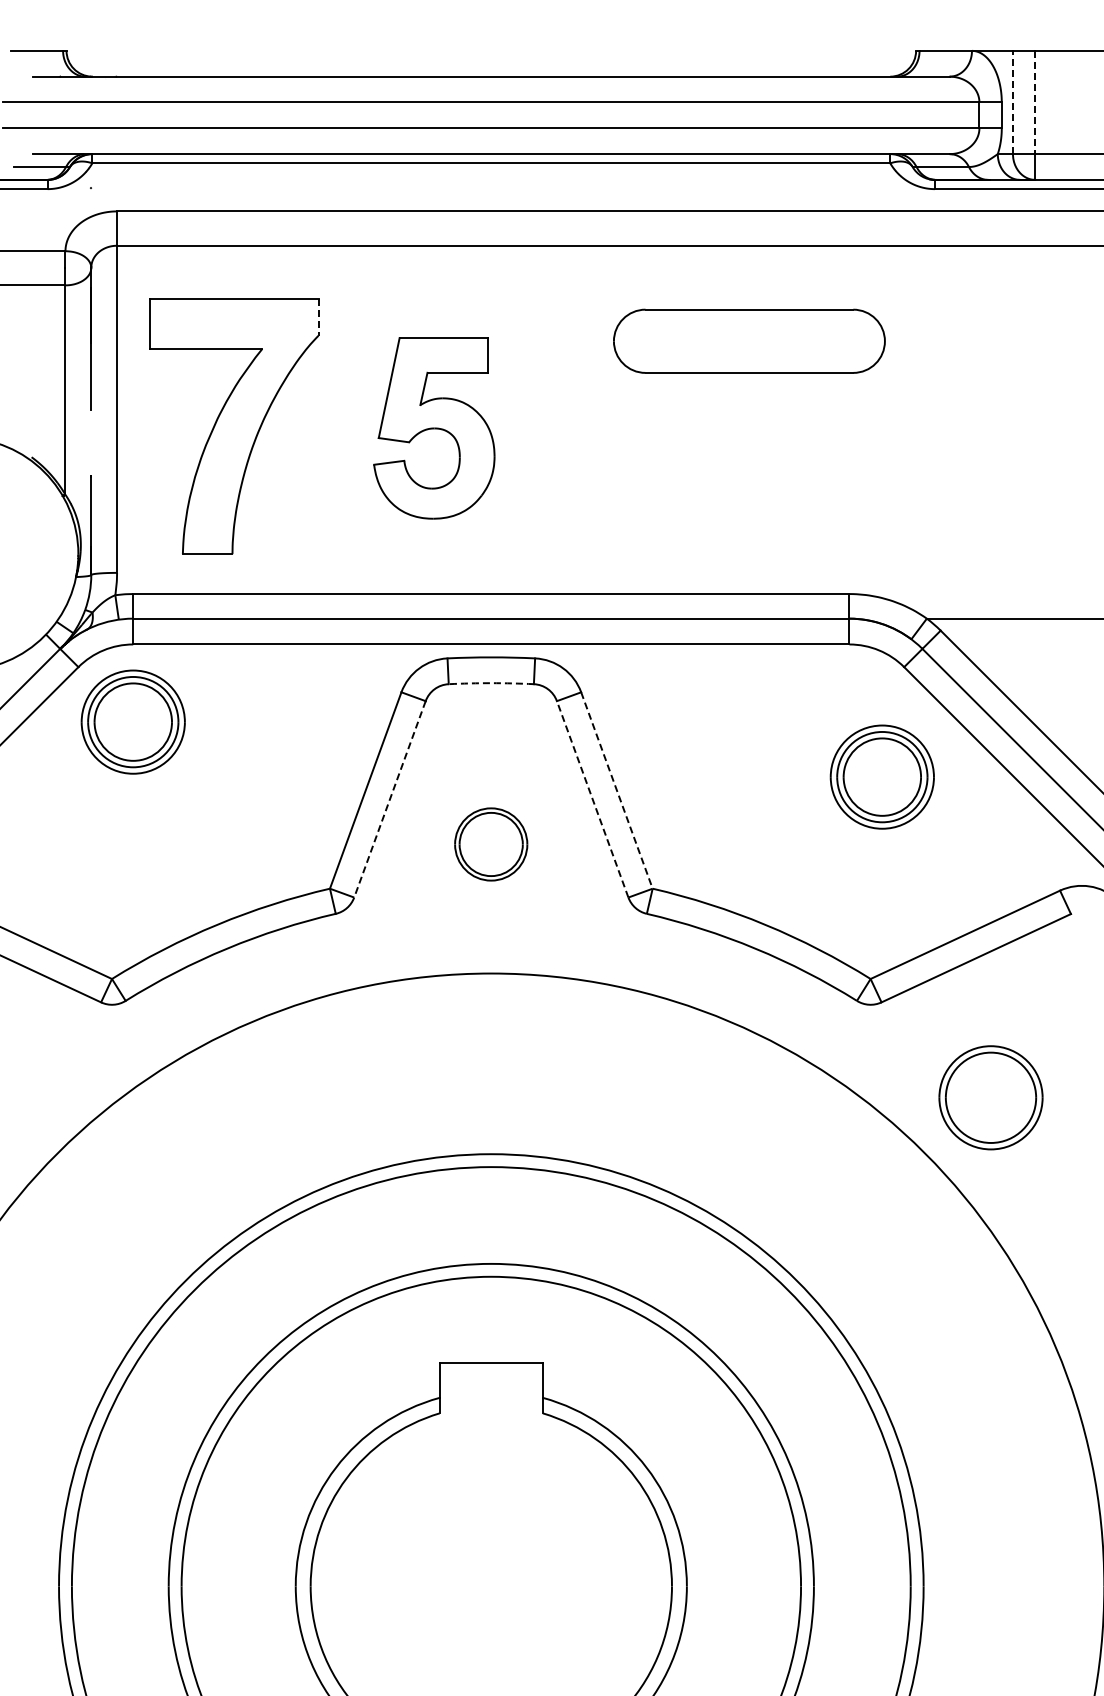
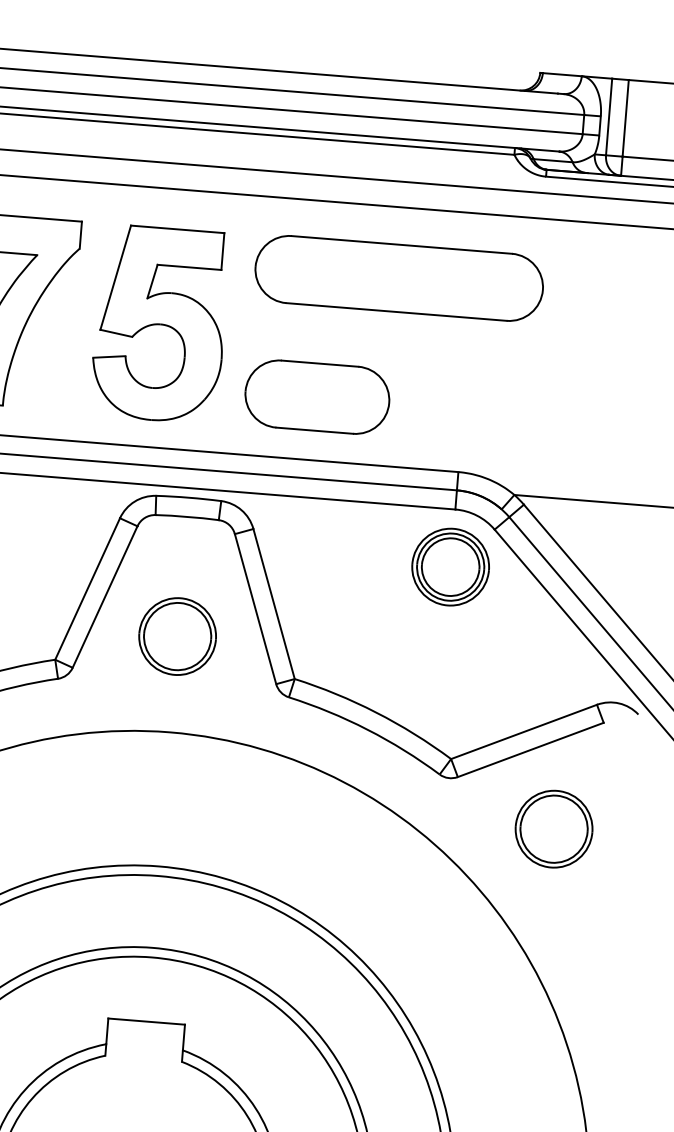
line: (1012, 102) -> (608, 116), dashed -> solid
line: (1035, 102) -> (625, 118), dashed -> solid
line: (318, 318) -> (80, 235), dashed -> solid
part: (749, 341) -> (399, 278), size x1.43
part: (434, 428) -> (160, 324), size x1.43
part: (652, 508) -> (317, 396), added
arc: (491, 683) -> (187, 517), dashed -> solid
part: (881, 776) -> (450, 566), moved
line: (617, 790) -> (274, 604), dashed -> solid
line: (592, 798) -> (255, 608), dashed -> solid
line: (389, 799) -> (104, 597), dashed -> solid
part: (490, 844) -> (177, 636), size x1.43
part: (990, 1097) -> (553, 828), moved

